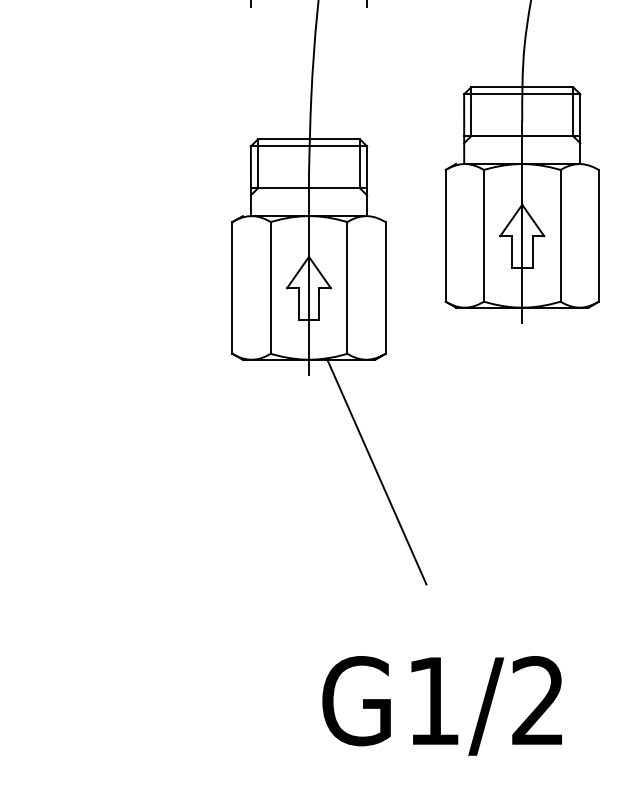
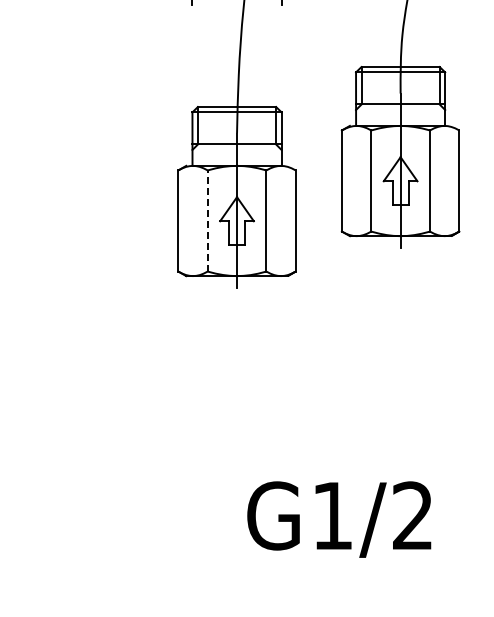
line: (270, 288) -> (207, 221), solid -> dashed
line: (376, 471) -> (288, 361), removed
text: (442, 705) -> (339, 519), moved

